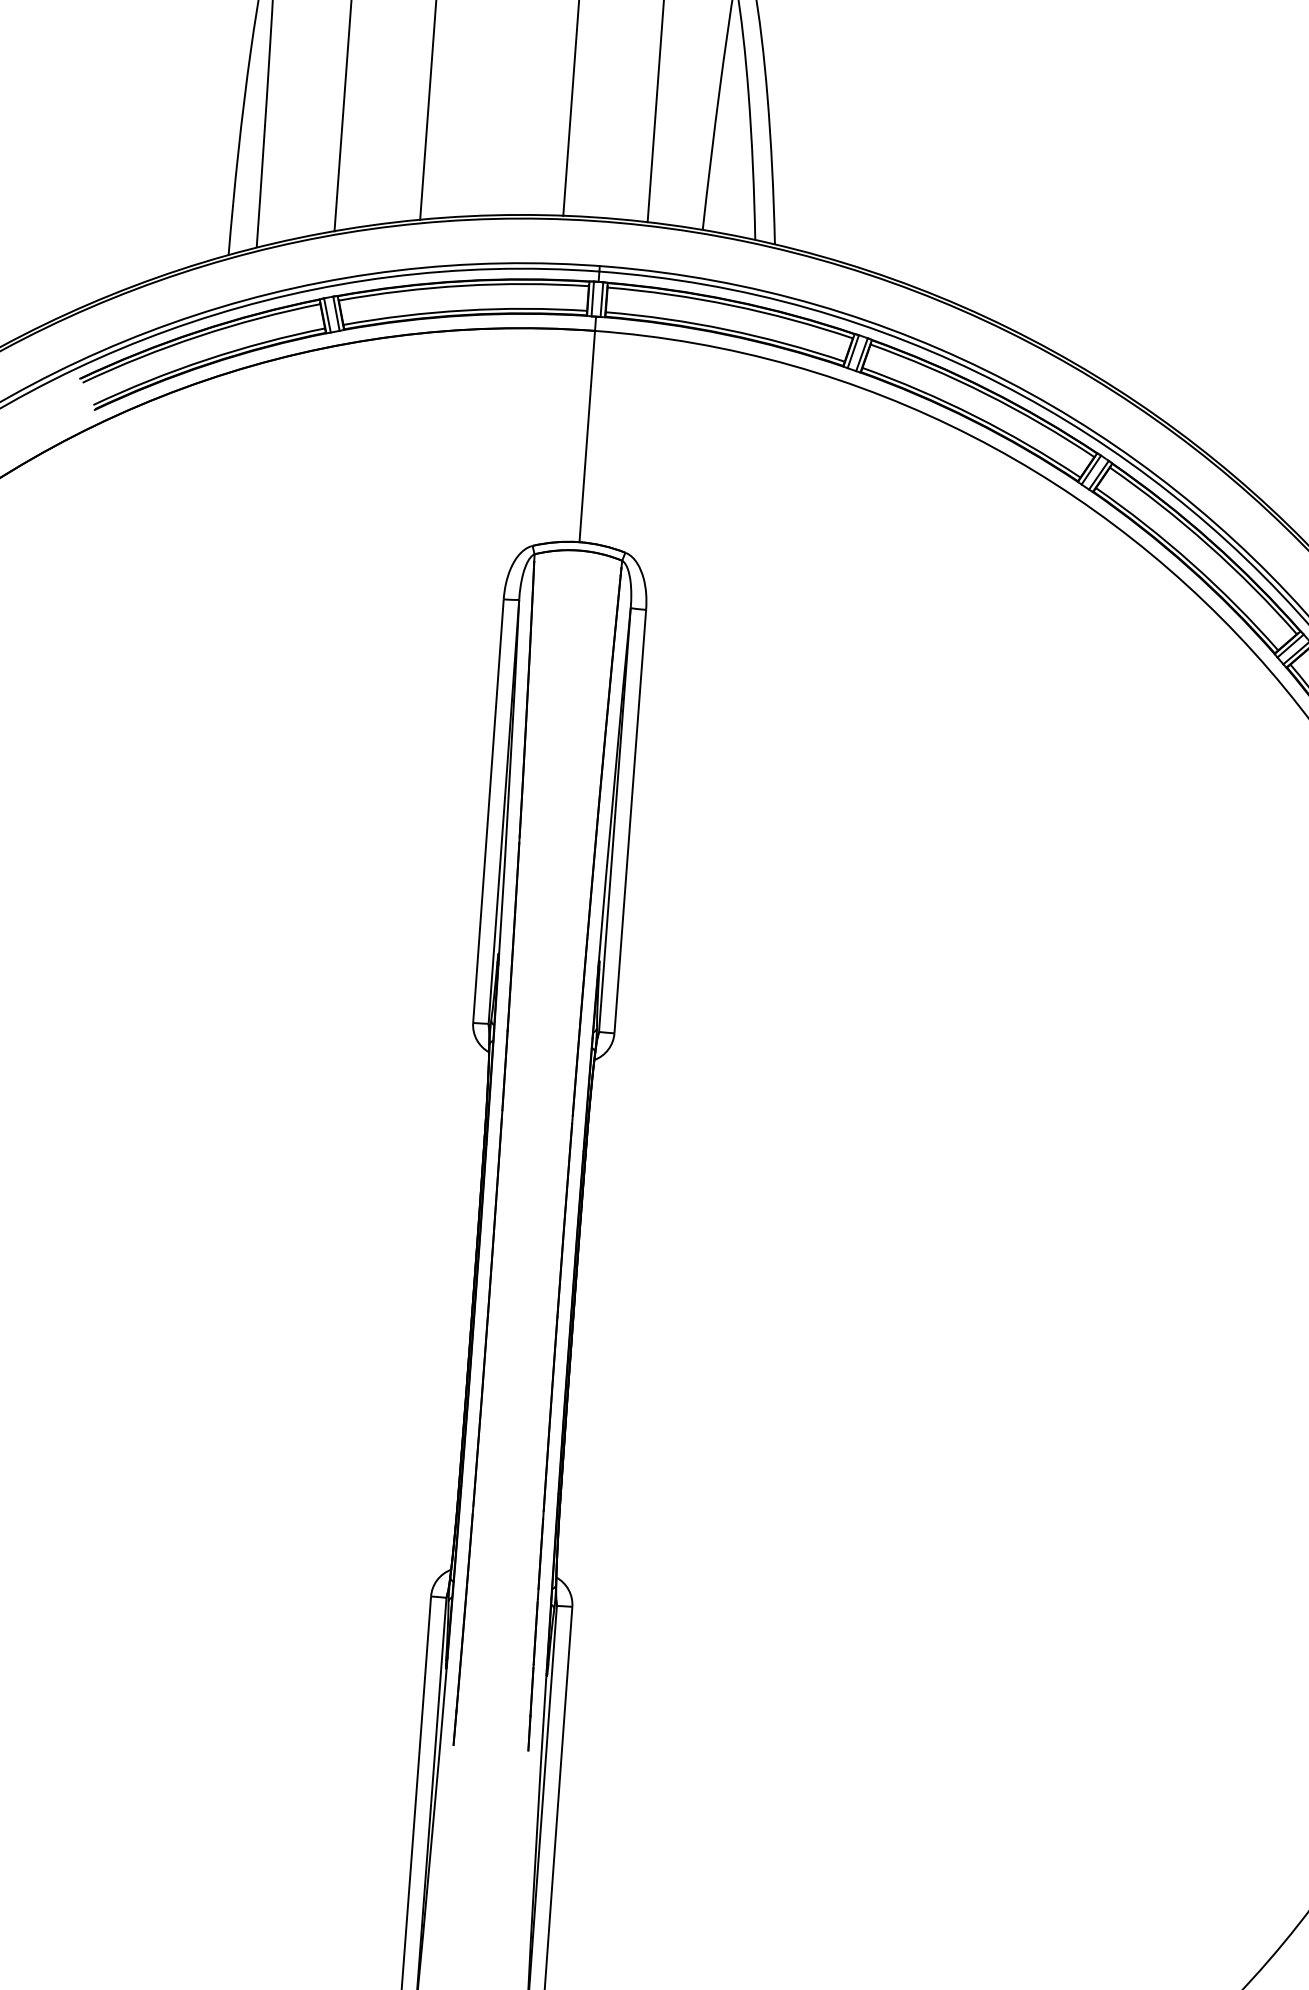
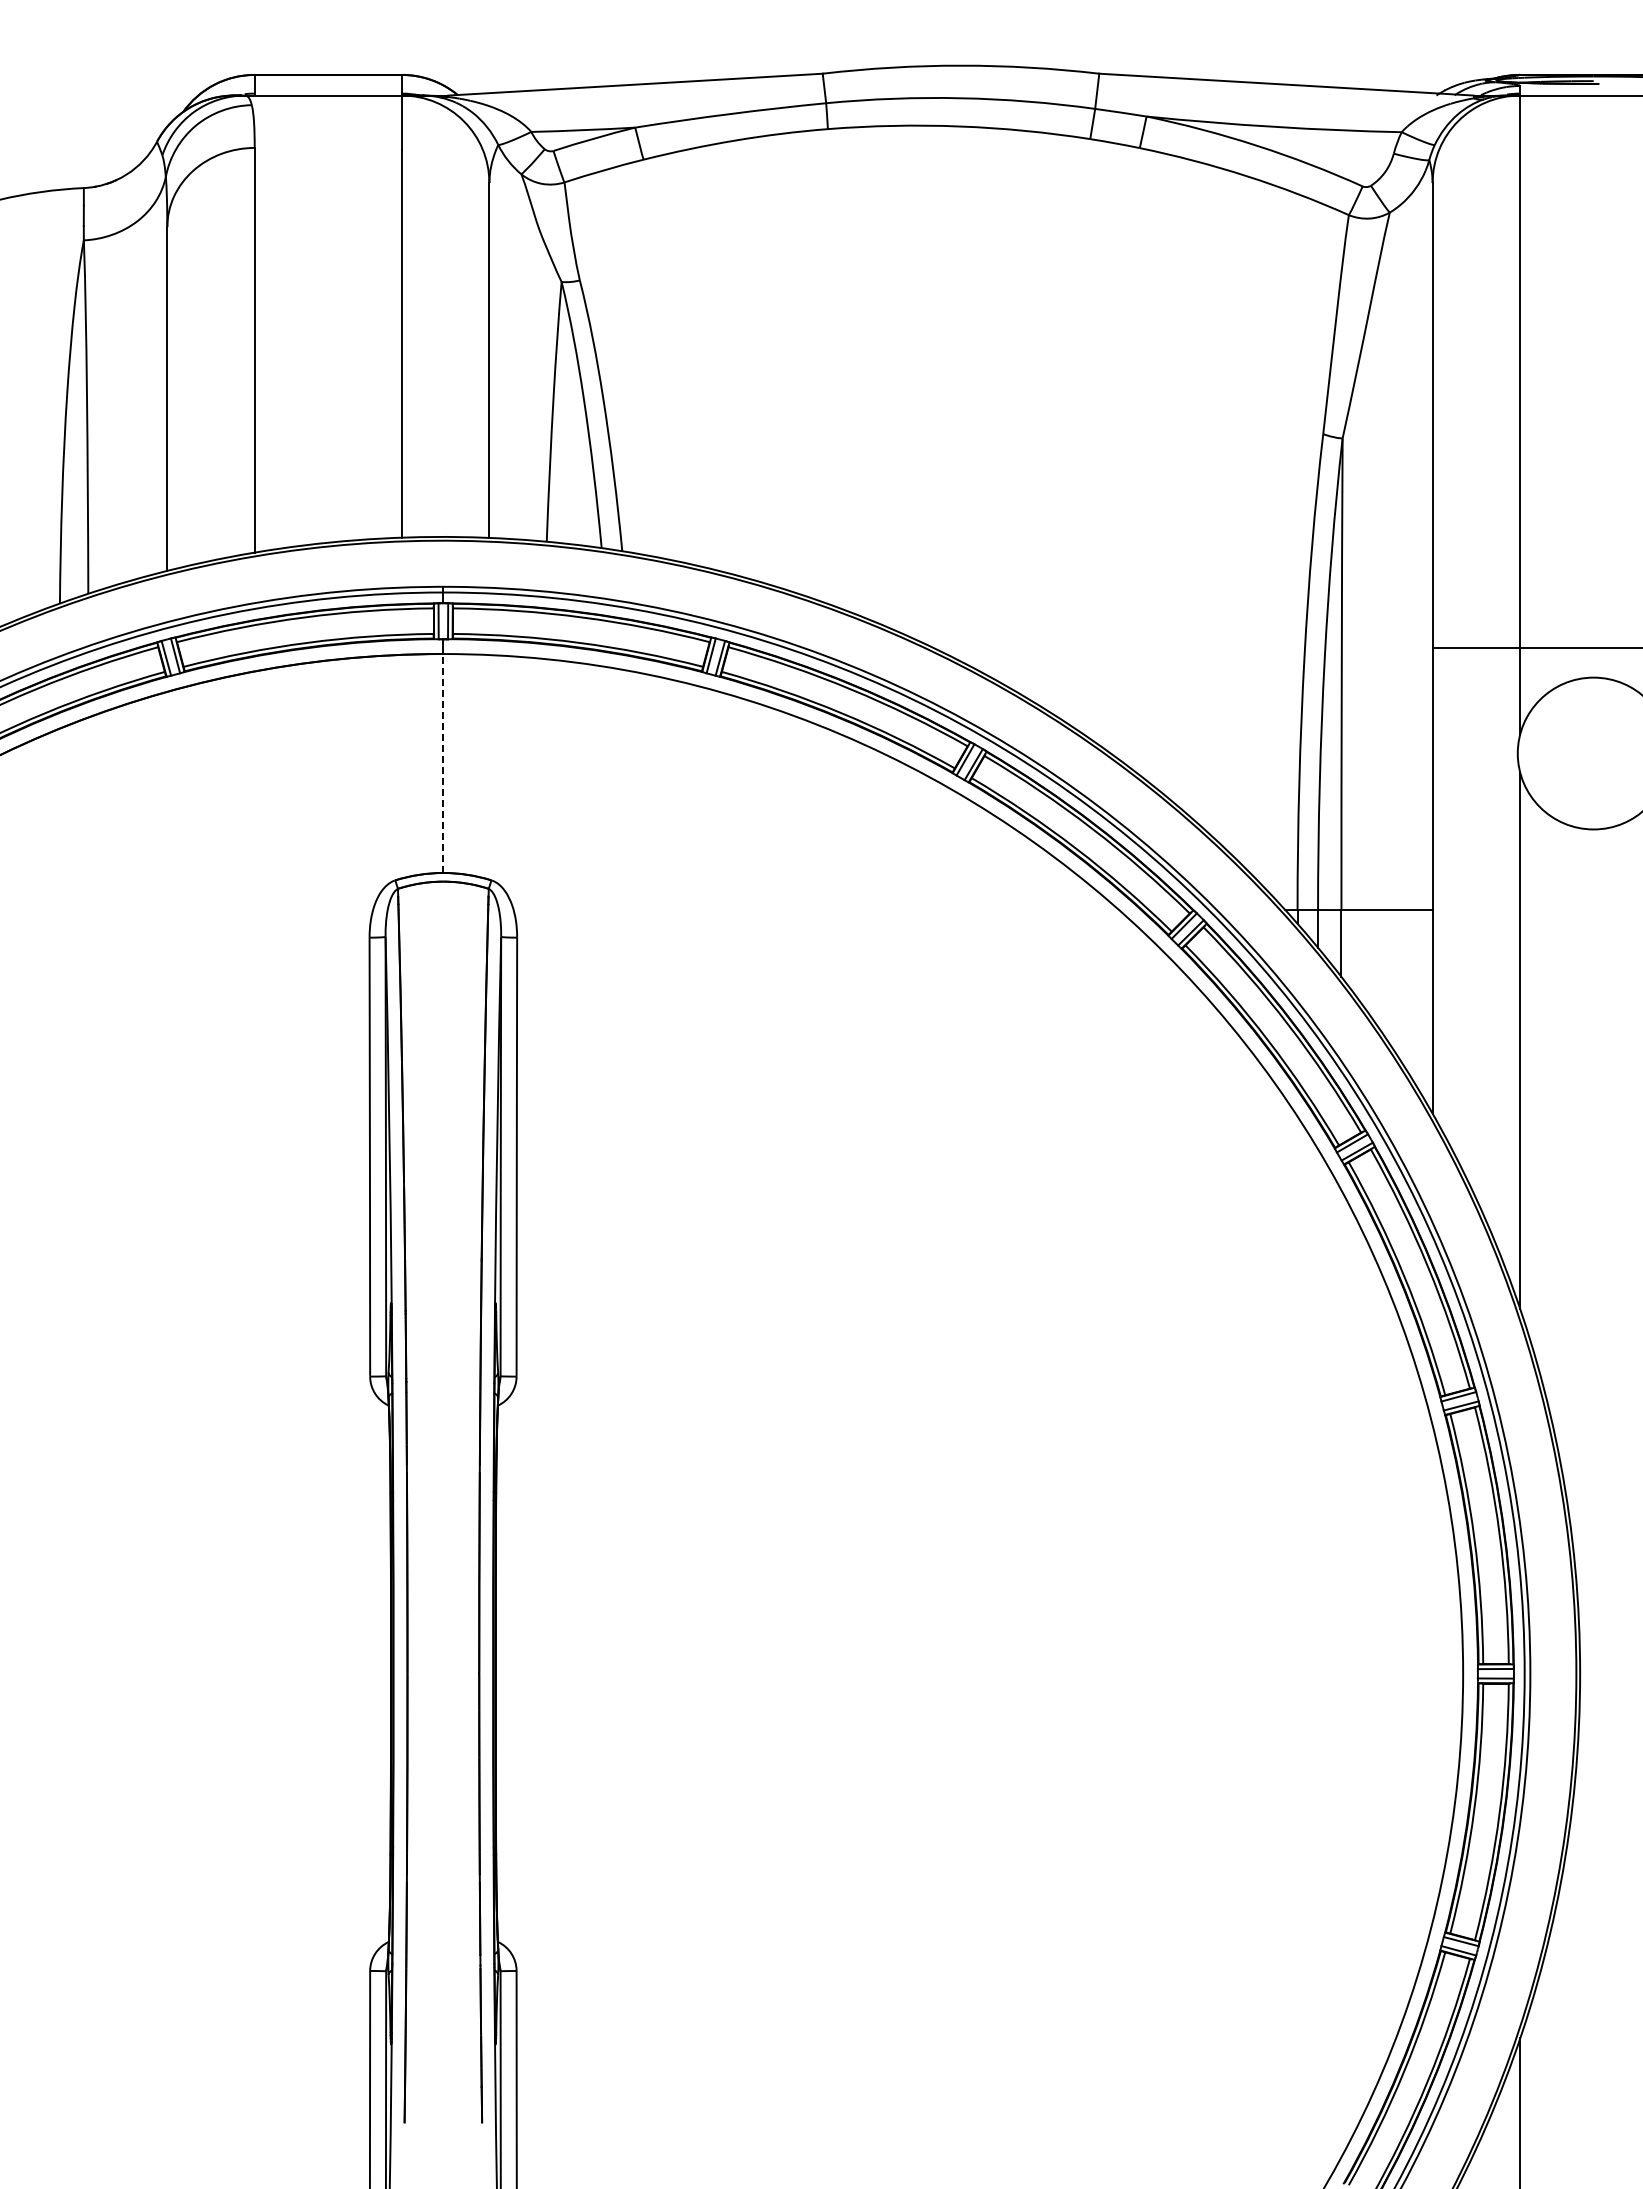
line: (587, 436) -> (443, 763), solid -> dashed

